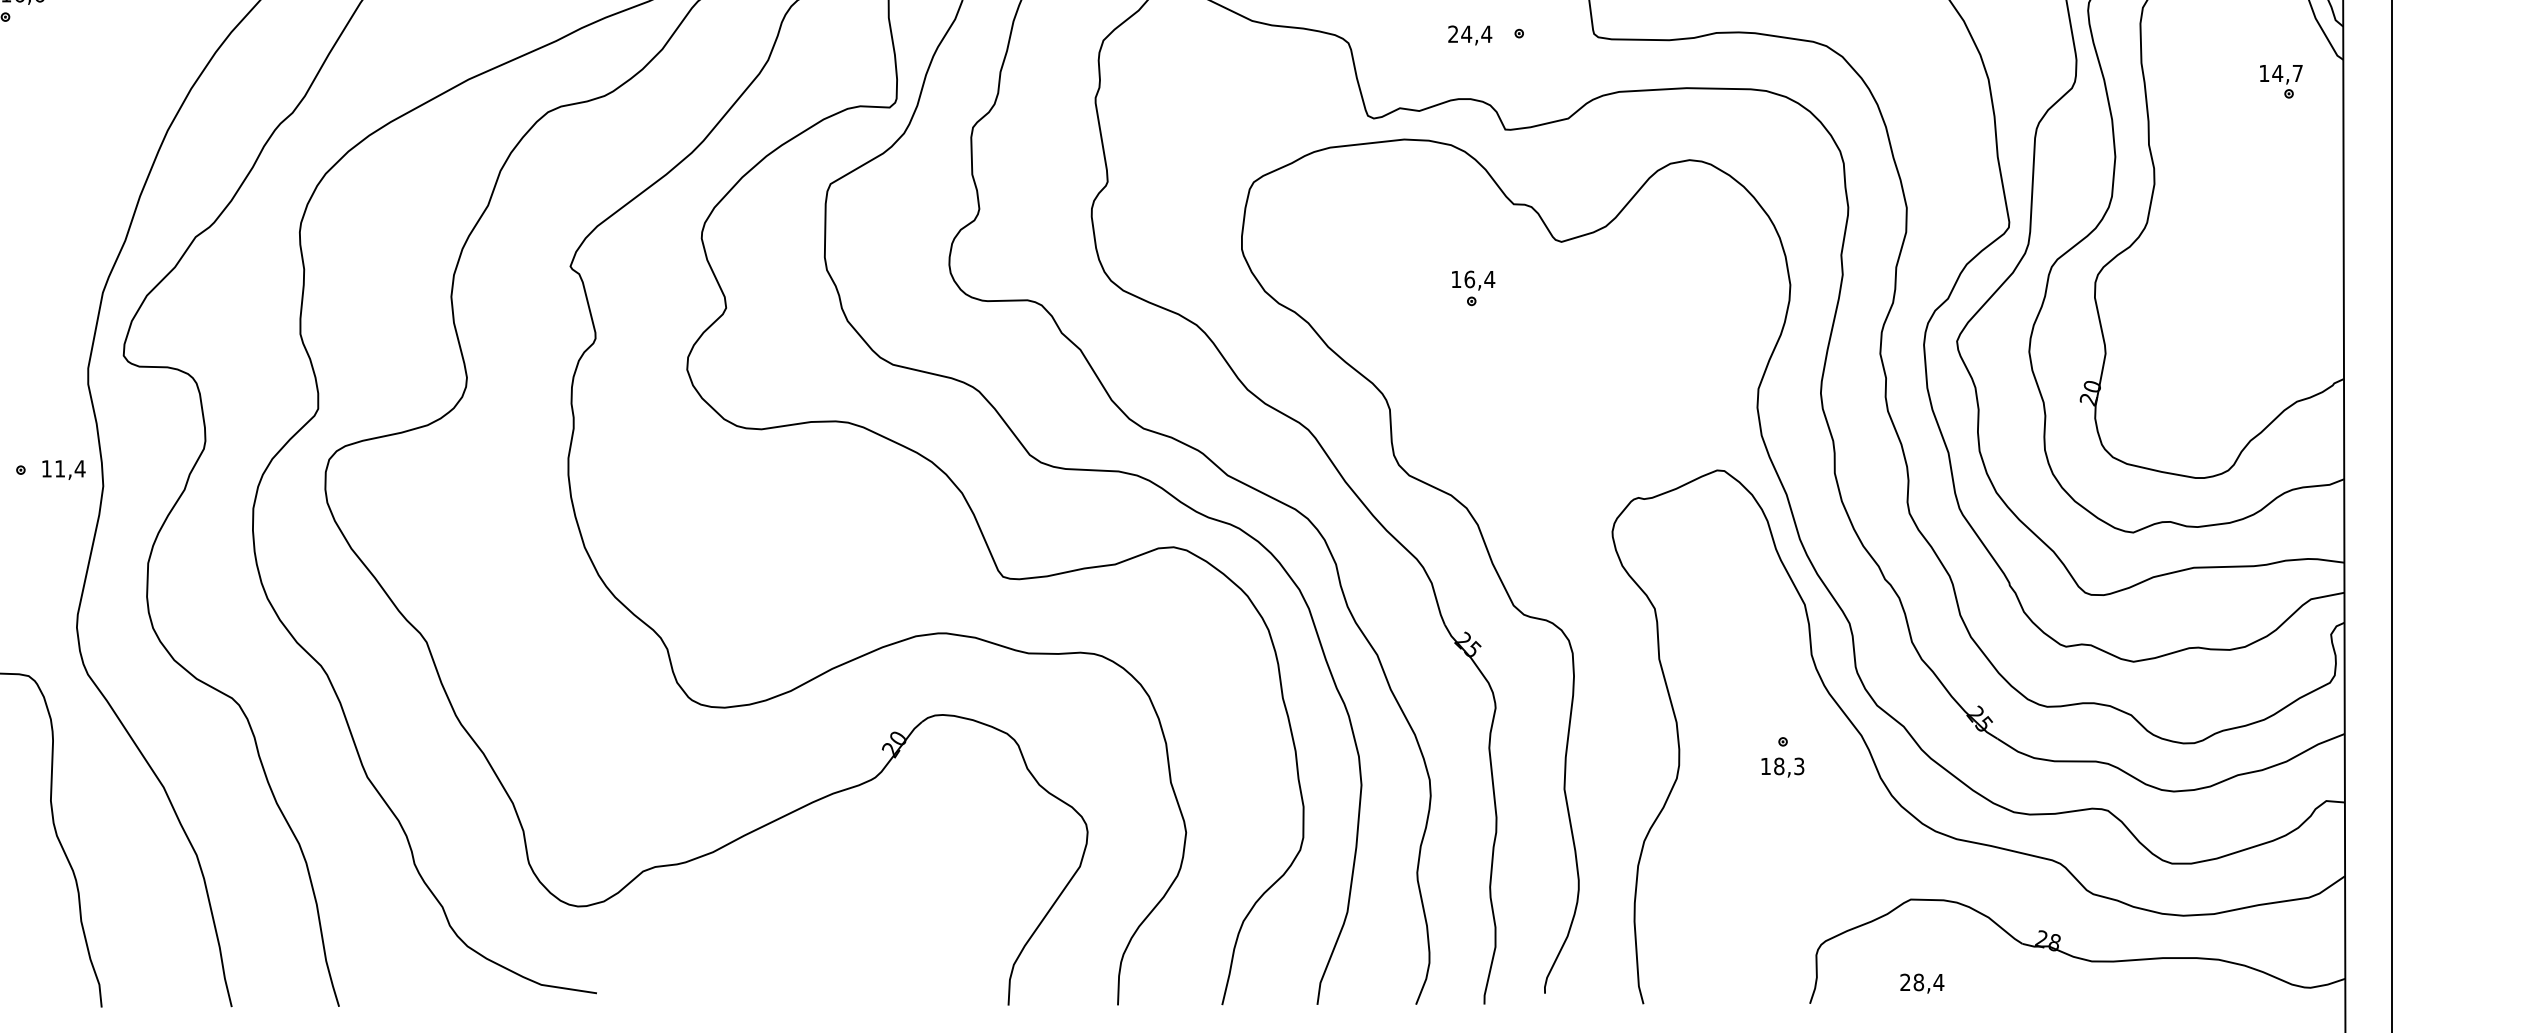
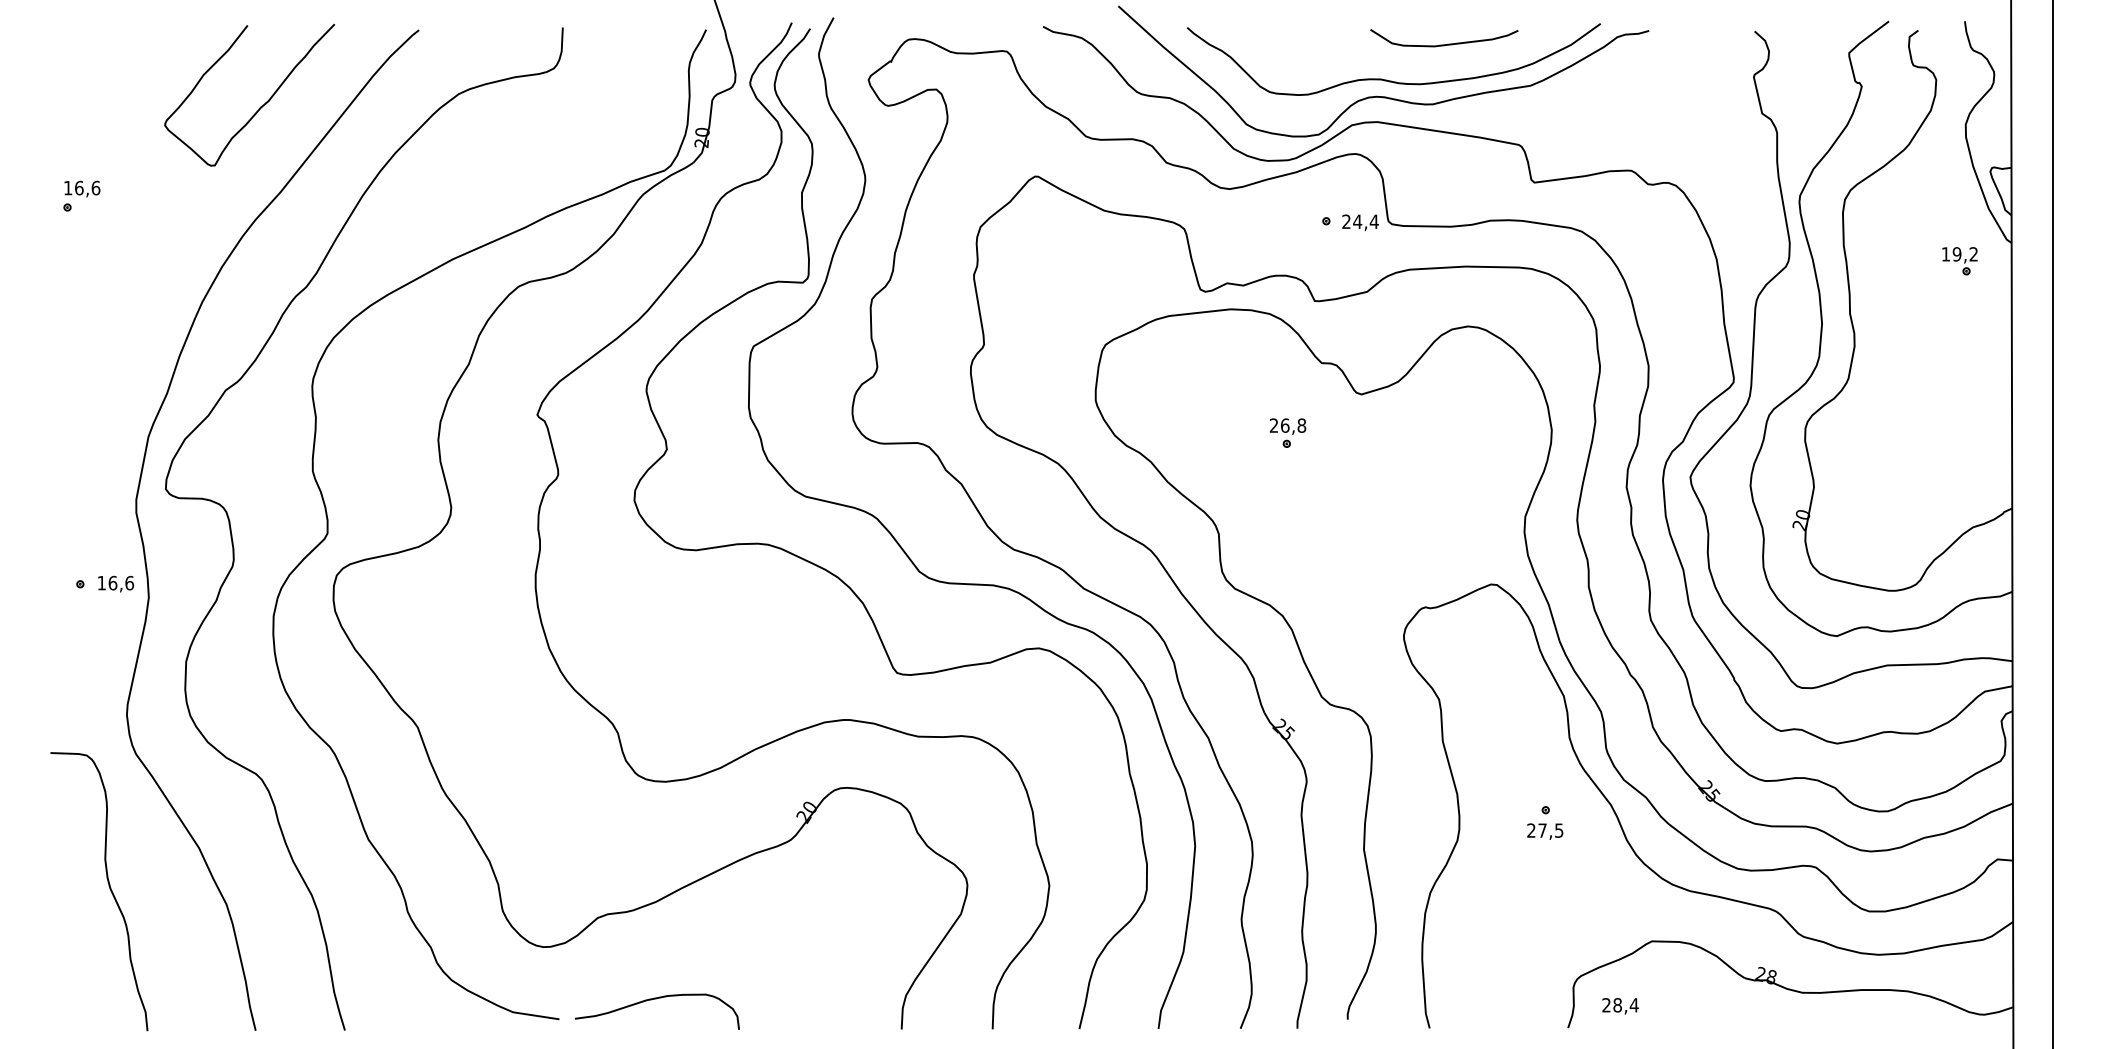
text: (1470, 35) -> (1360, 222), moved
text: (2286, 73) -> (1964, 254), 14,7 -> 19,2
text: (1472, 279) -> (1287, 425), 16,4 -> 26,8
text: (70, 468) -> (121, 582), 11,4 -> 16,6
text: (1782, 766) -> (1545, 830), 18,3 -> 27,5
curve: (713, 969) -> (656, 999), added
text: (1922, 983) -> (1620, 1006), moved

